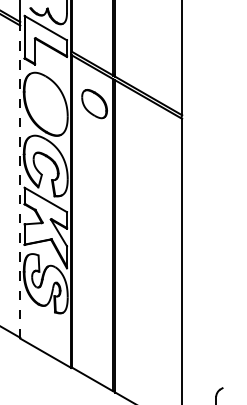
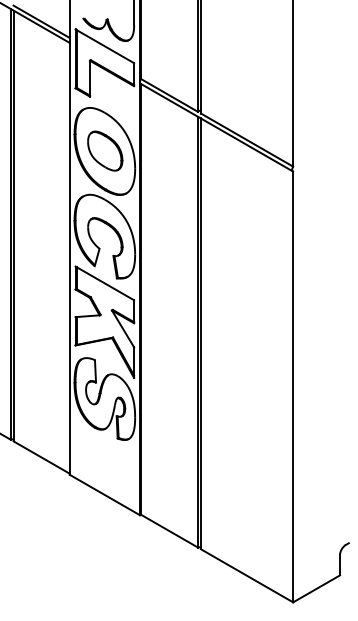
part: (94, 103) -> (105, 150), moved
line: (20, 181) -> (69, 258), dashed -> solid

